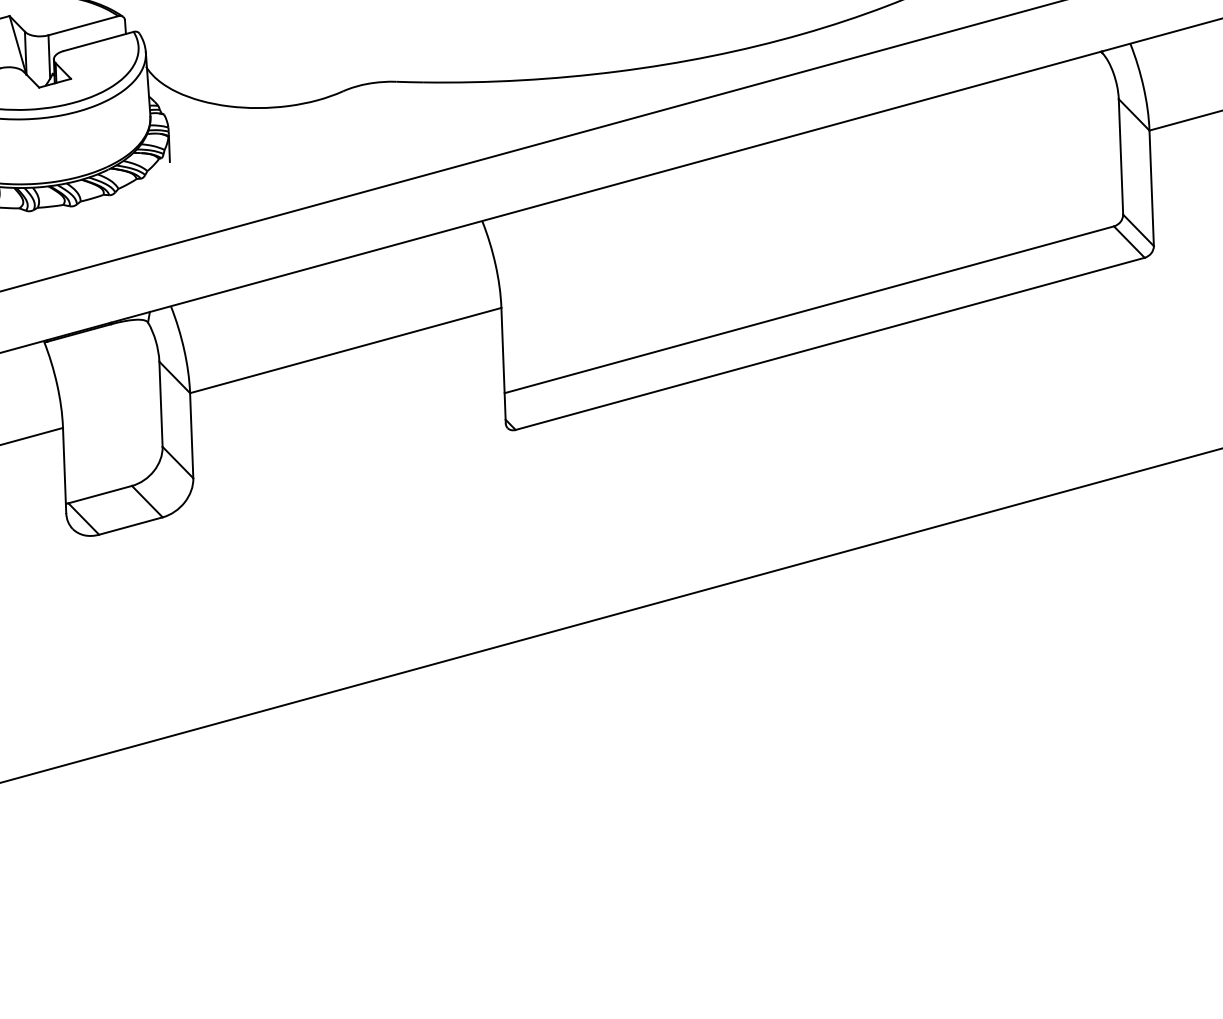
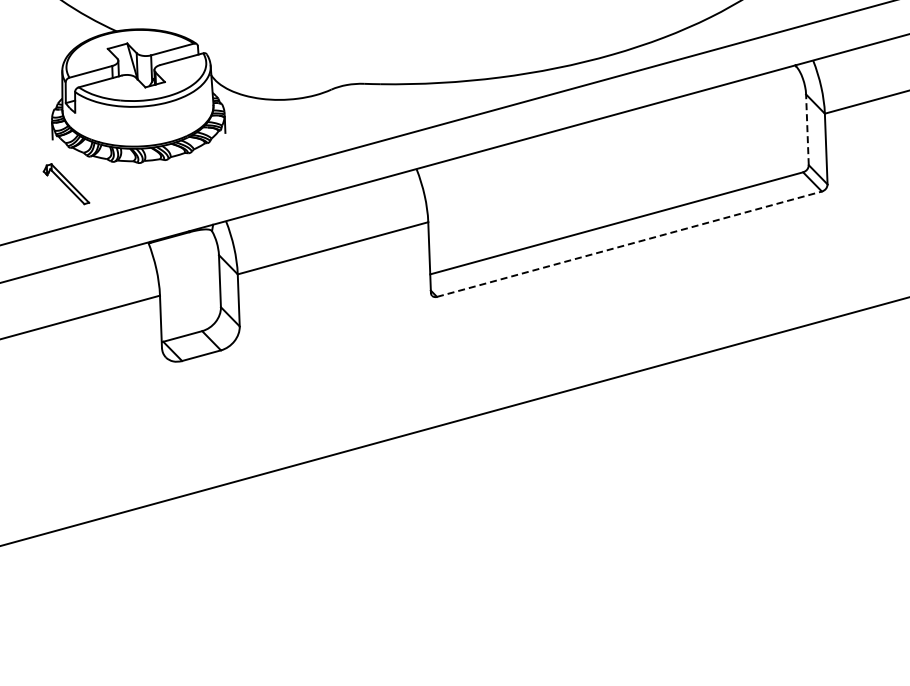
line: (1121, 156) -> (807, 129), solid -> dashed
line: (830, 344) -> (629, 244), solid -> dashed

